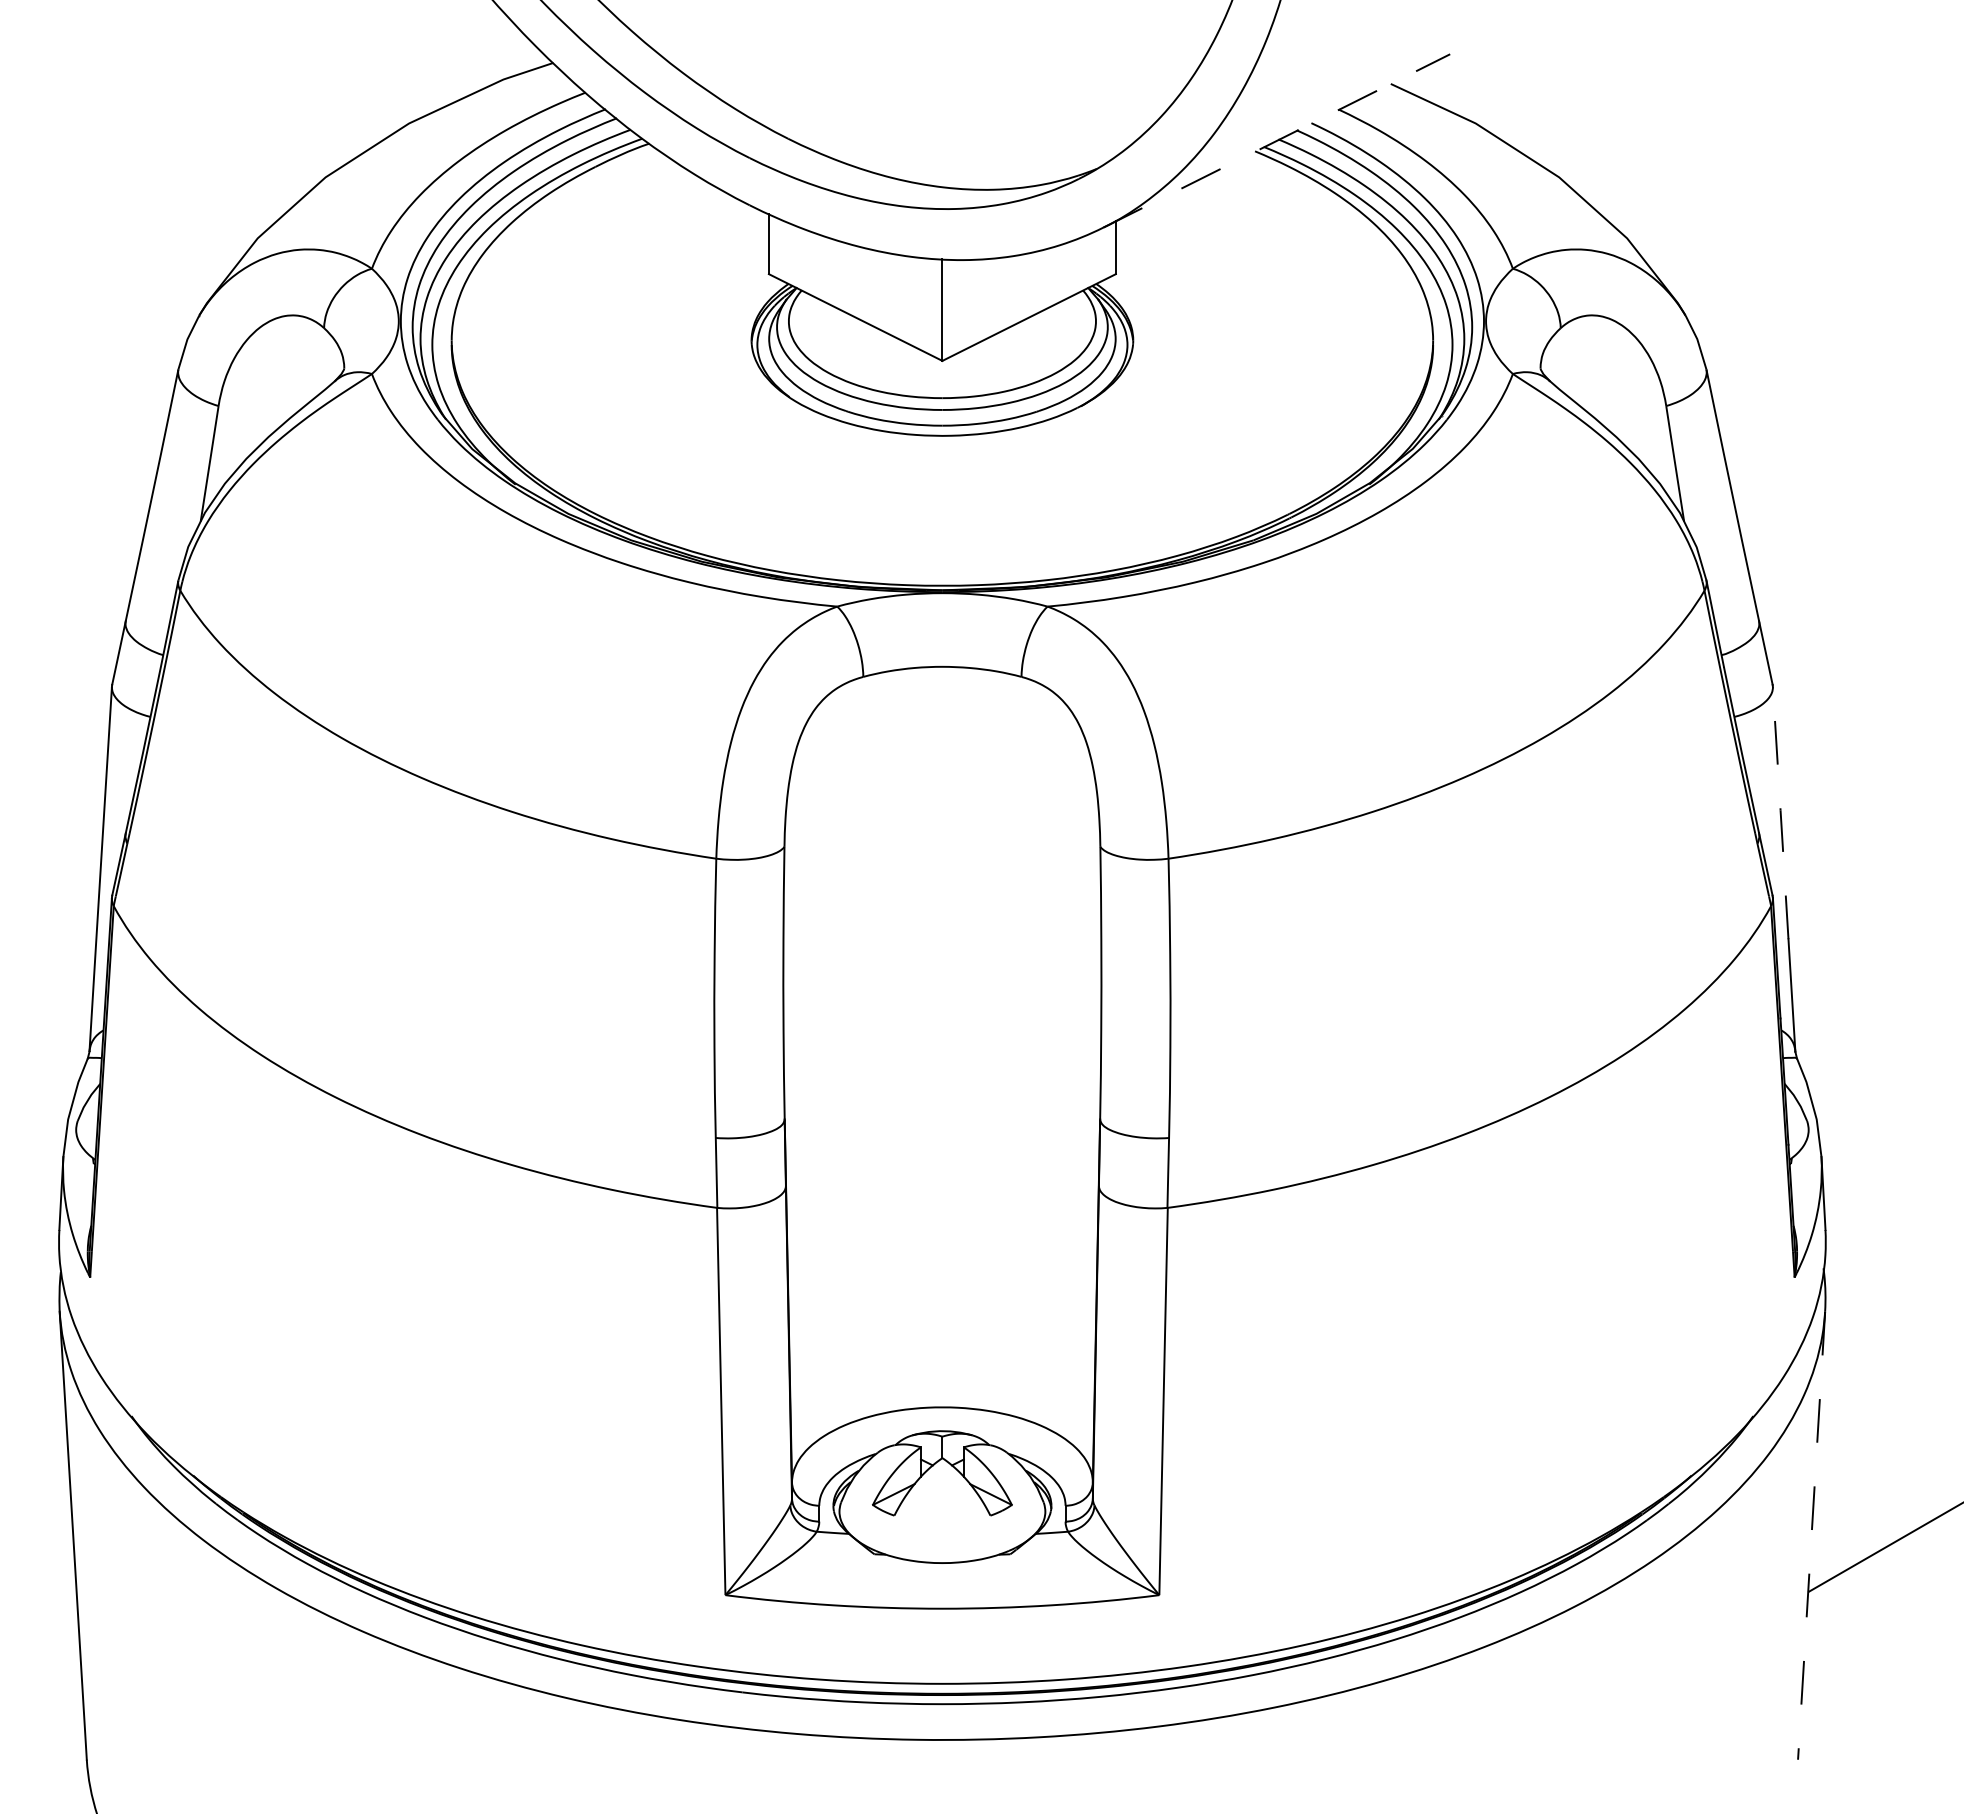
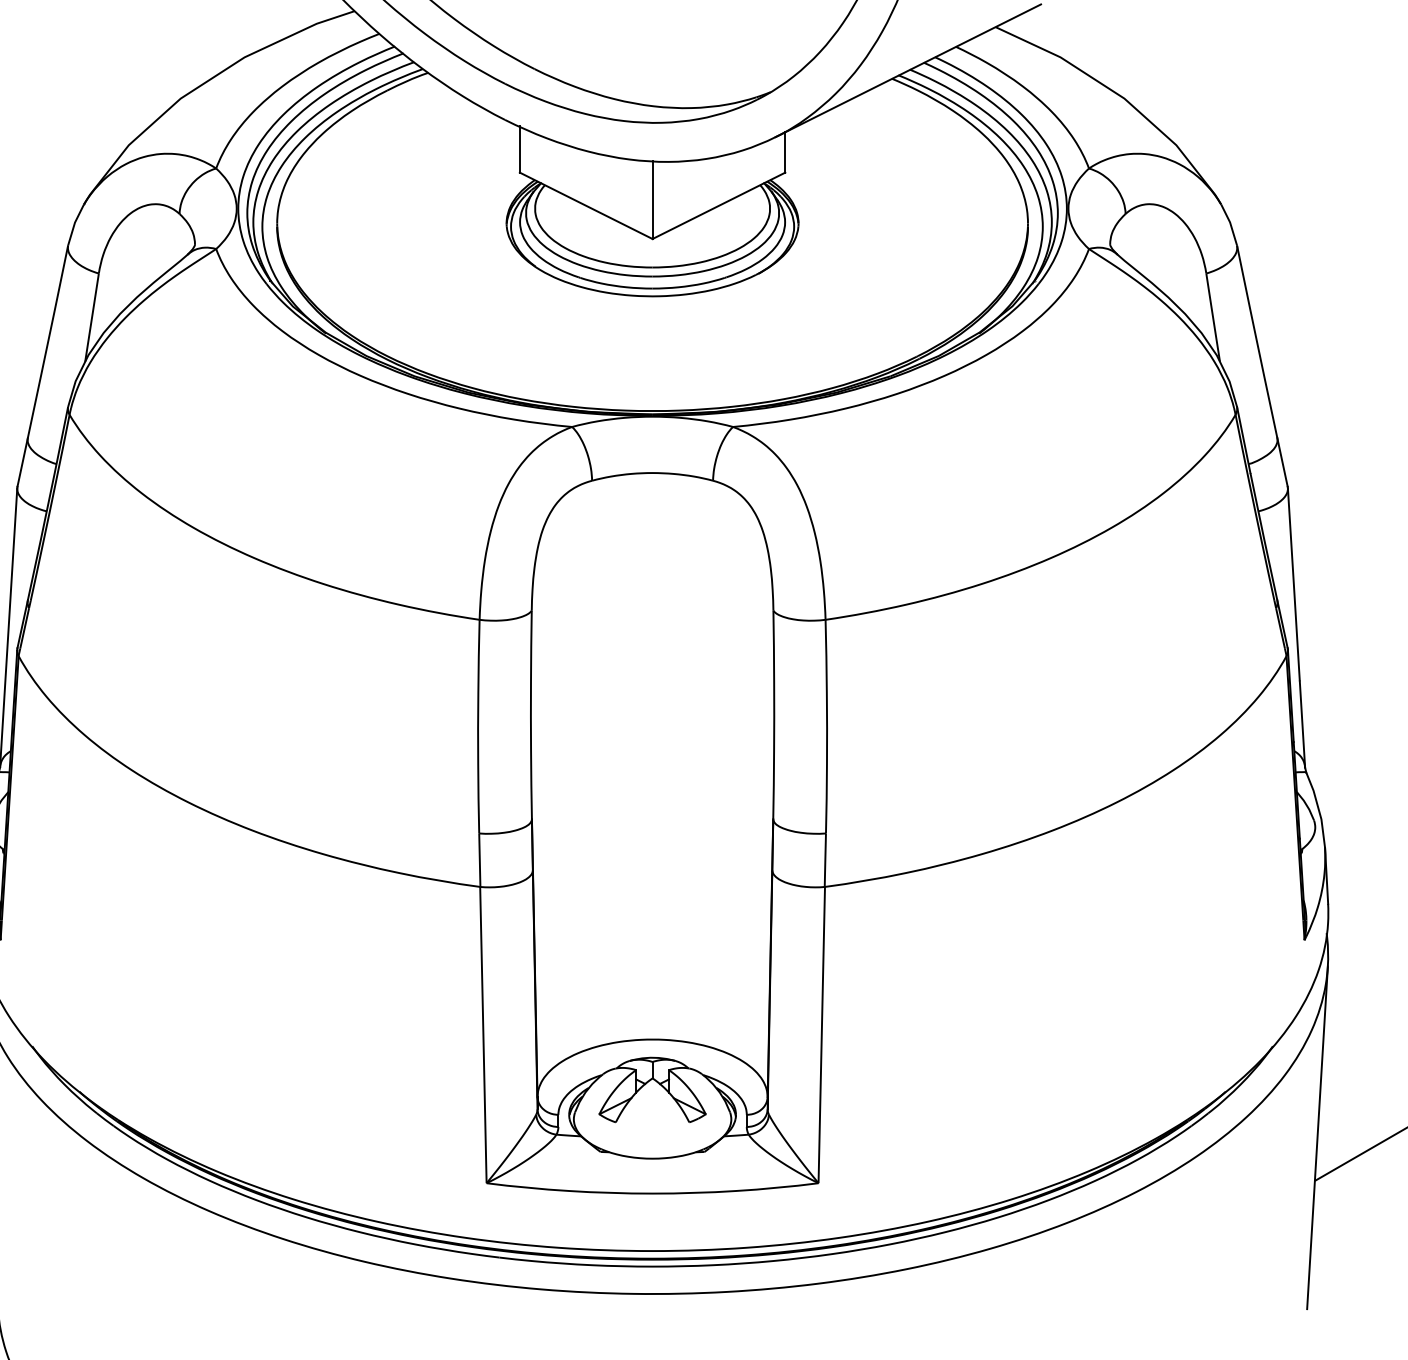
line: (1276, 140) -> (908, 70), dashed -> solid
line: (1780, 812) -> (1293, 584), dashed -> solid
line: (1811, 1536) -> (1317, 1138), dashed -> solid

